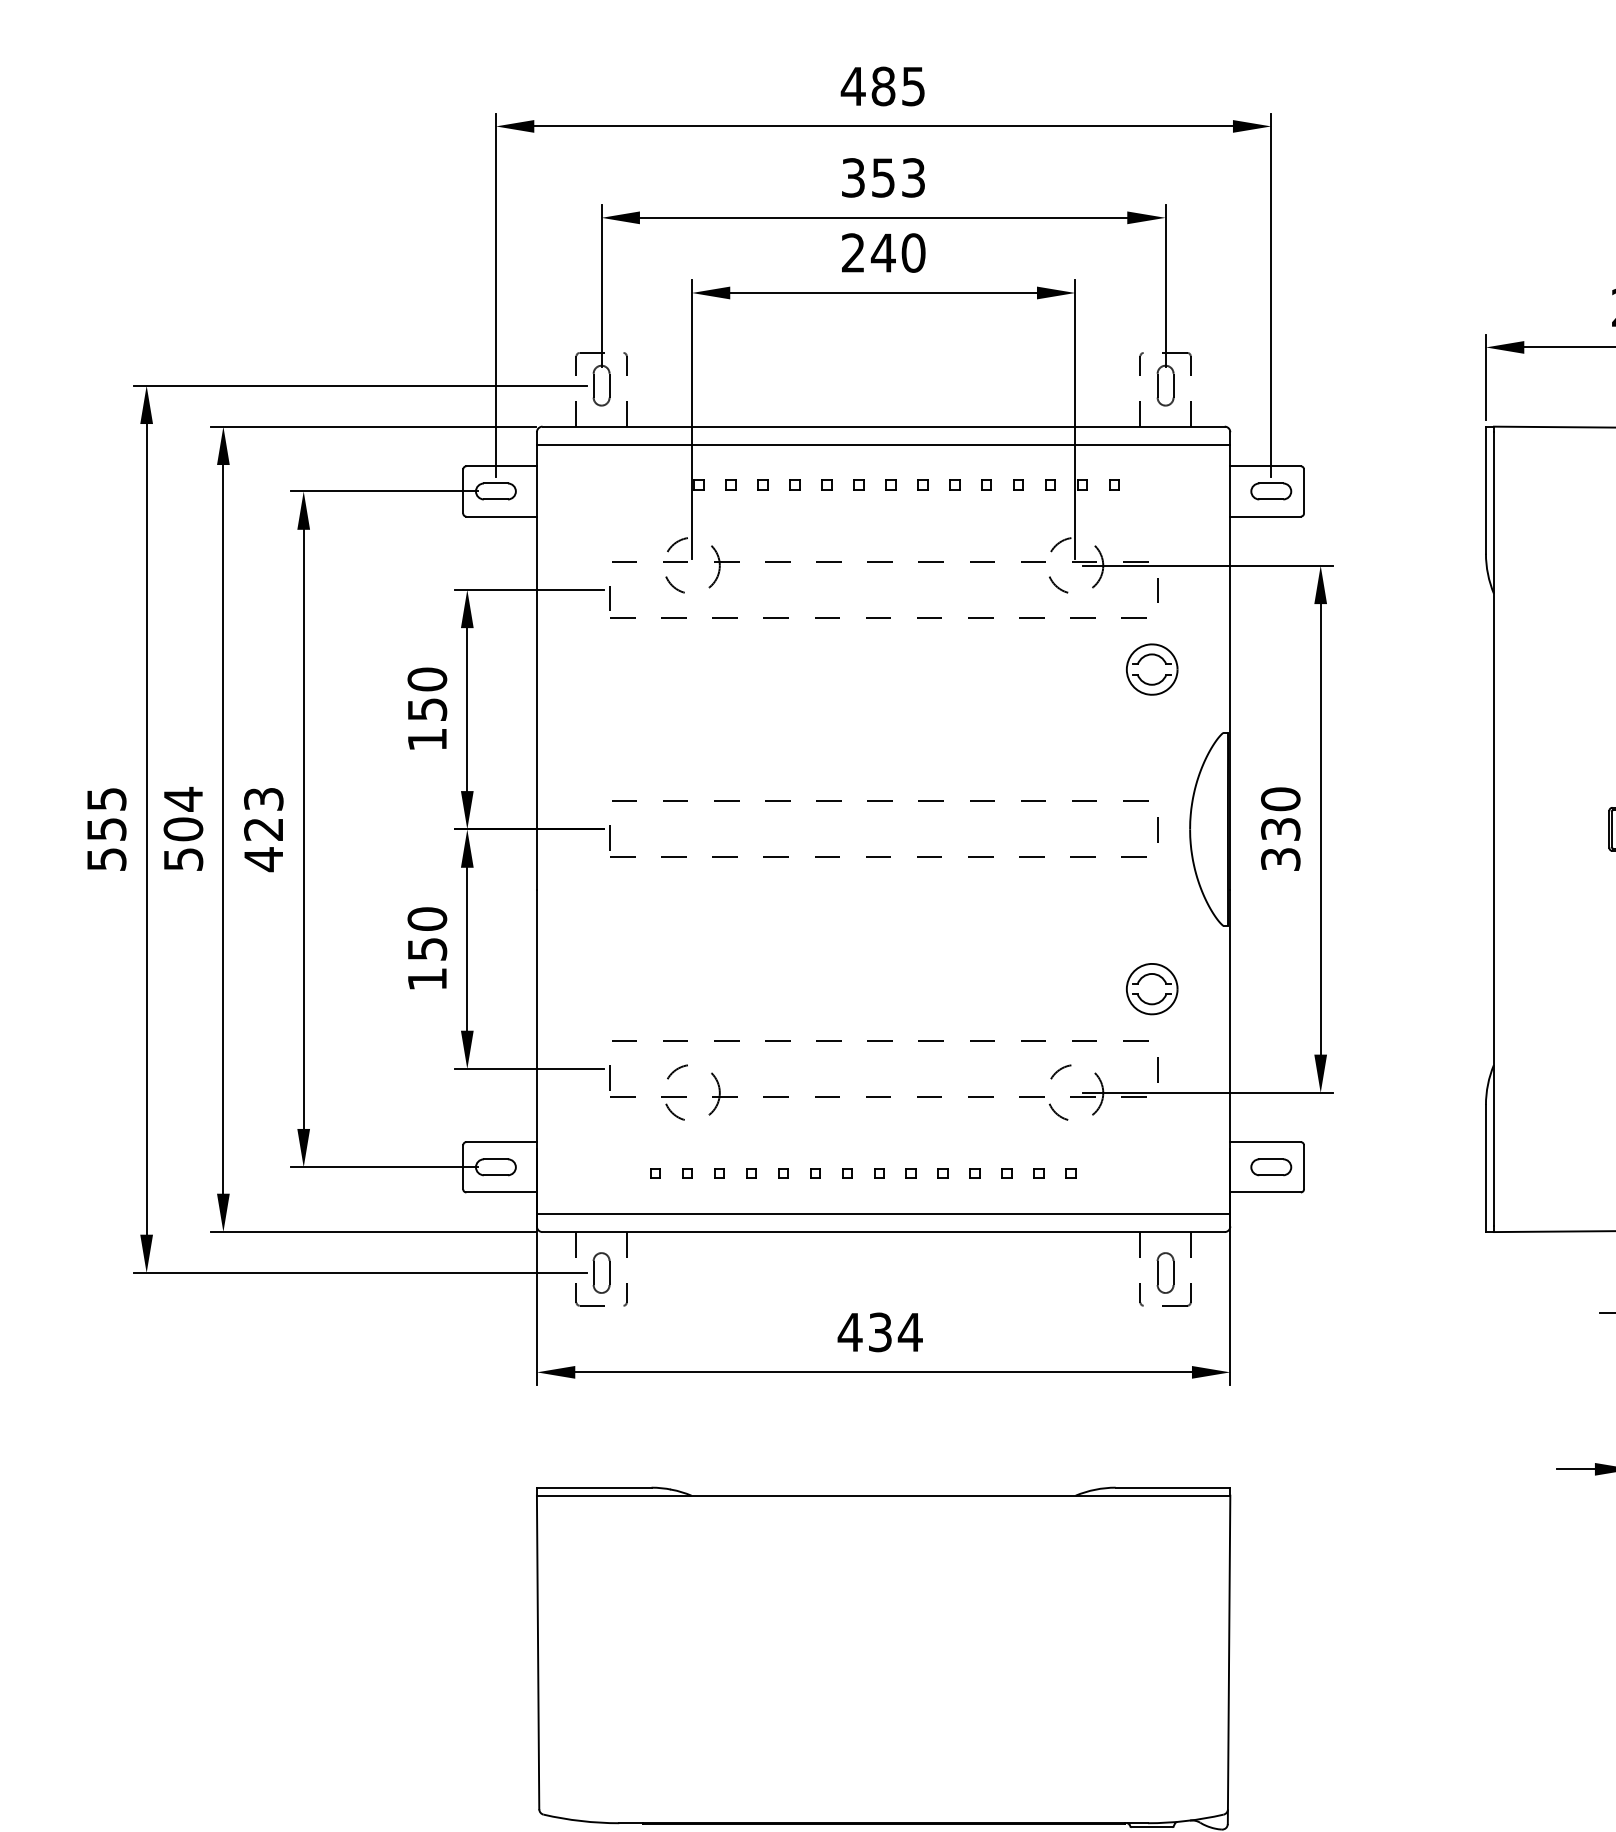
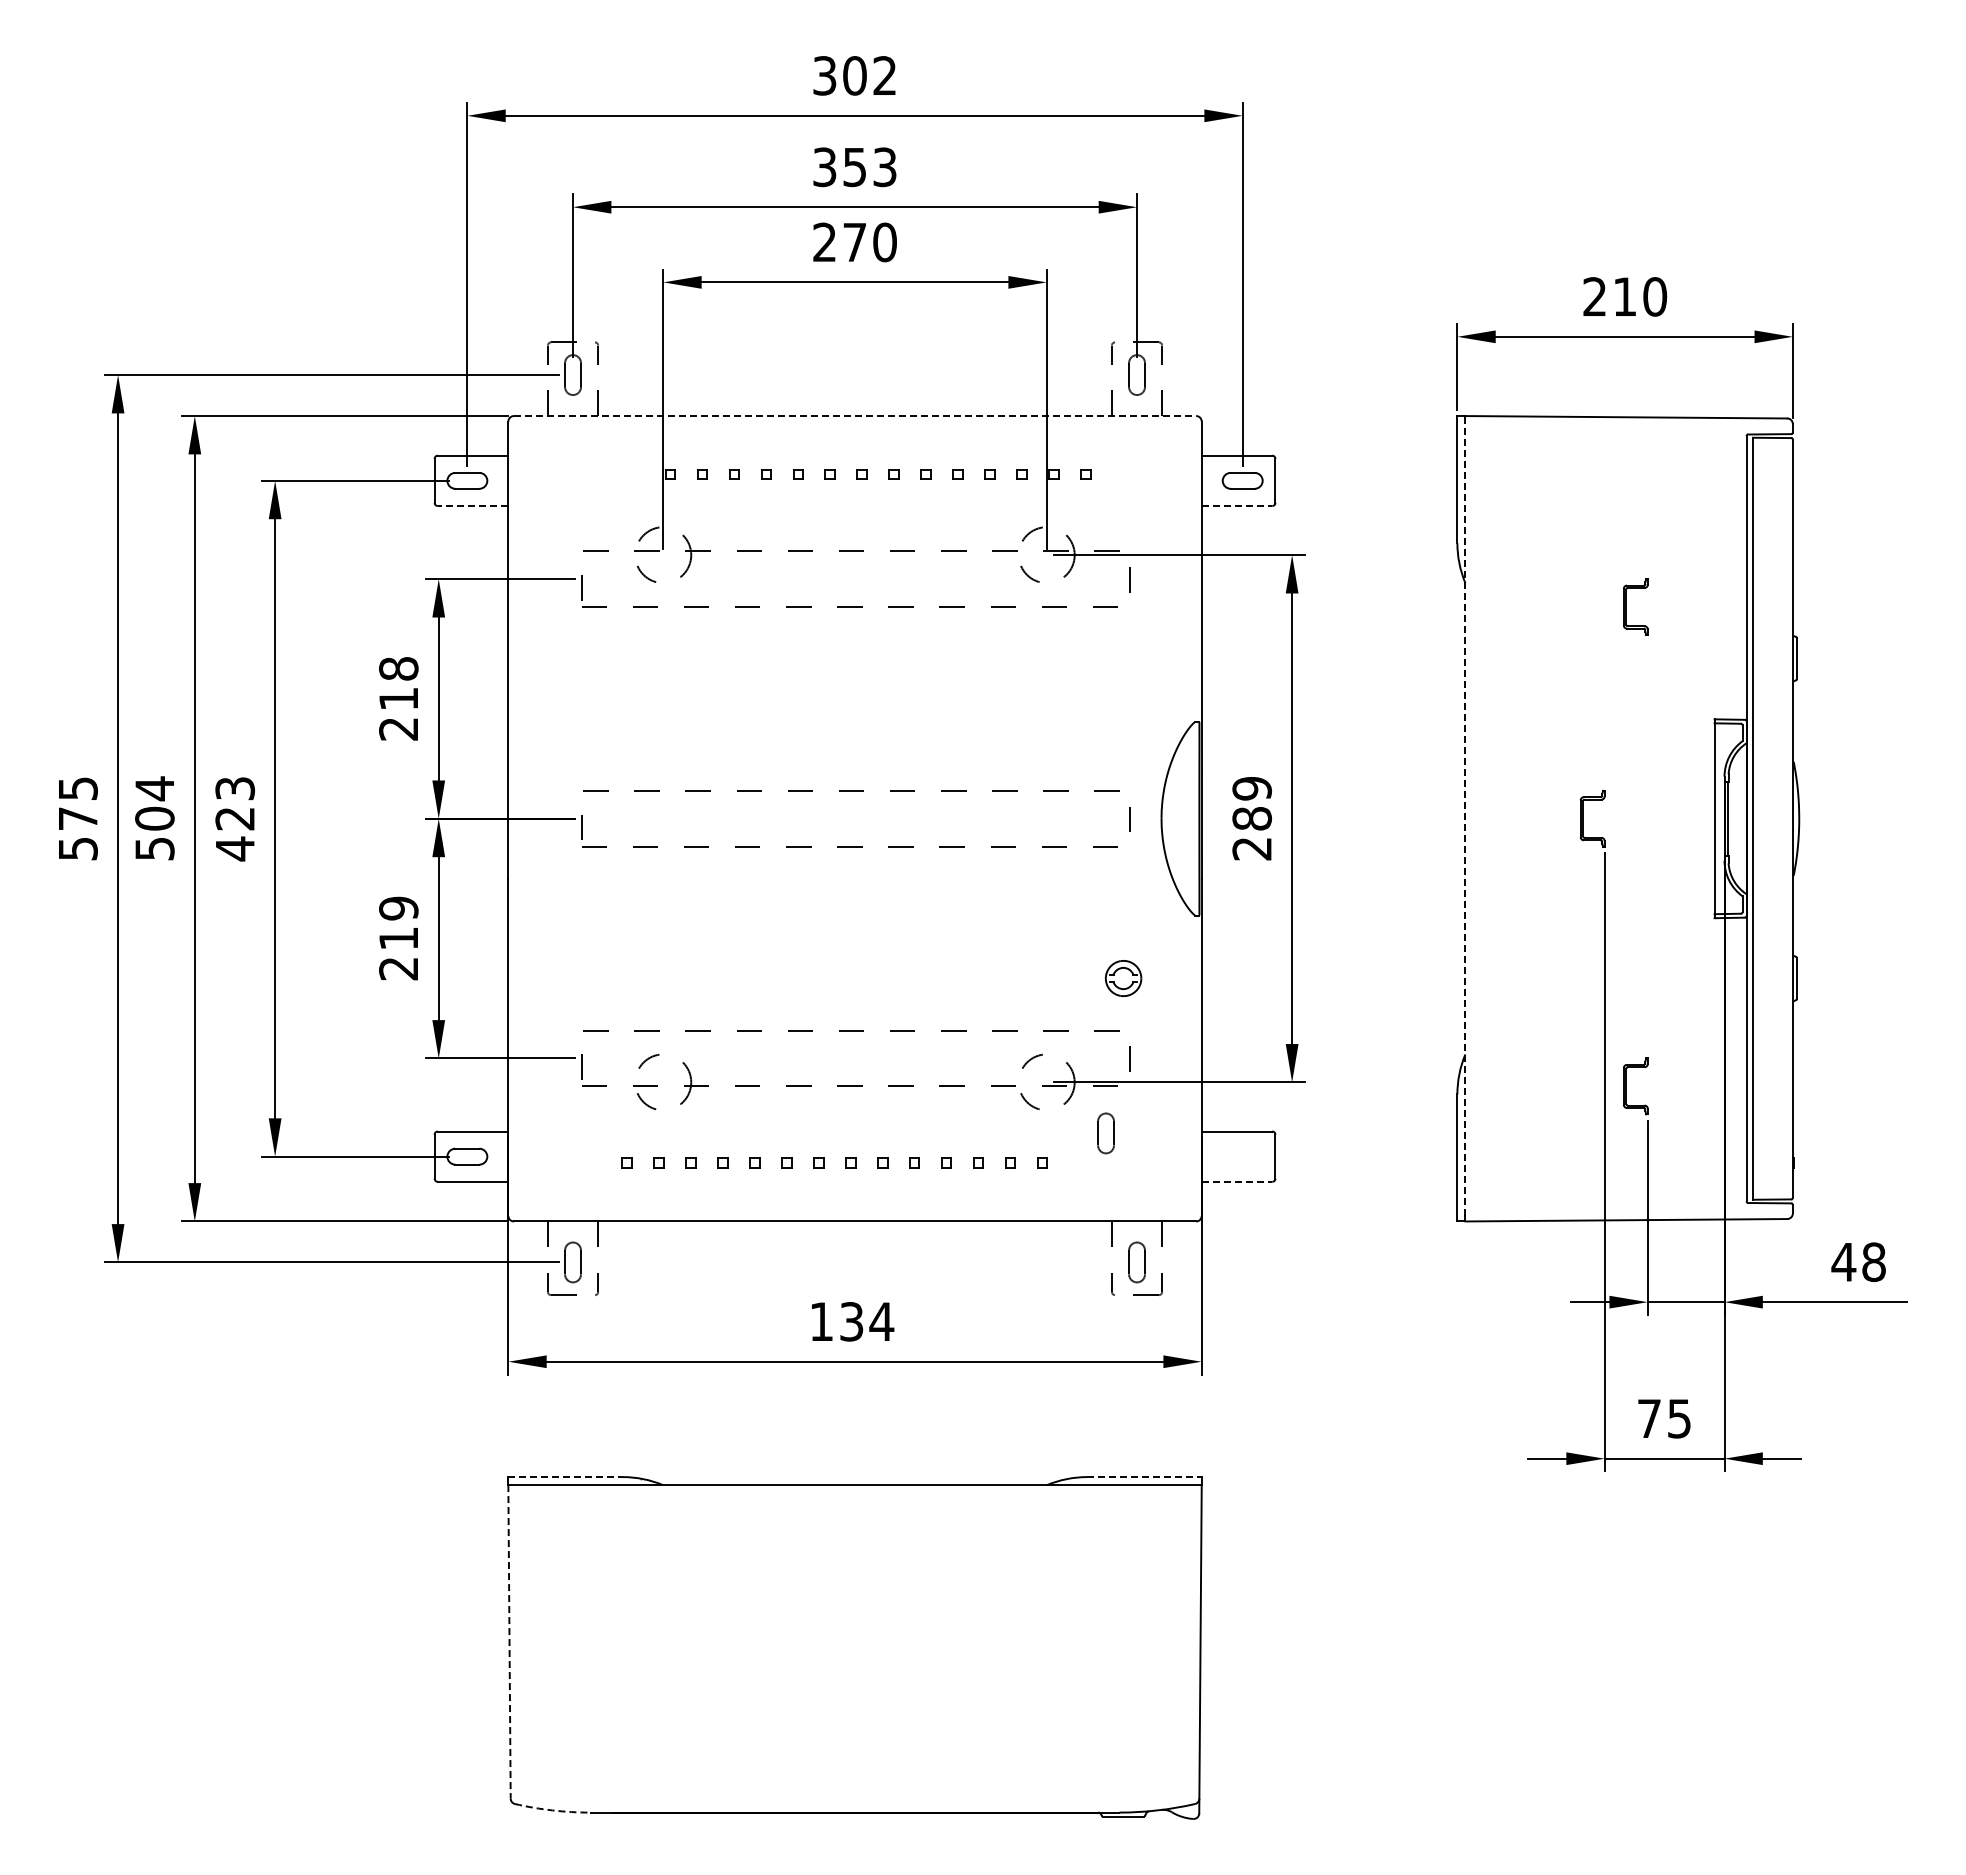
text: (882, 86) -> (853, 75), 485 -> 302
text: (883, 253) -> (854, 242), 240 -> 270
line: (884, 427) -> (855, 416), solid -> dashed
line: (883, 445) -> (854, 434), removed
line: (501, 517) -> (472, 506), solid -> dashed
line: (1266, 517) -> (1237, 506), solid -> dashed
part: (1152, 669) -> (1123, 658), removed
text: (427, 709) -> (398, 698), 150 -> 218
text: (107, 829) -> (78, 818), 555 -> 575
text: (1281, 829) -> (1252, 818), 330 -> 289
line: (1494, 829) -> (1465, 818), solid -> dashed
text: (427, 949) -> (398, 938), 150 -> 219
part: (1152, 989) -> (1123, 978), size x0.7
part: (1134, 1144) -> (1105, 1133), added
part: (1271, 1167) -> (1242, 1156), removed
line: (1266, 1192) -> (1237, 1181), solid -> dashed
line: (883, 1214) -> (854, 1203), removed
text: (850, 1332) -> (821, 1321), 434 -> 134
line: (595, 1488) -> (566, 1477), solid -> dashed
line: (1173, 1488) -> (1144, 1477), solid -> dashed
line: (538, 1652) -> (509, 1641), solid -> dashed
arc: (581, 1821) -> (552, 1810), solid -> dashed

